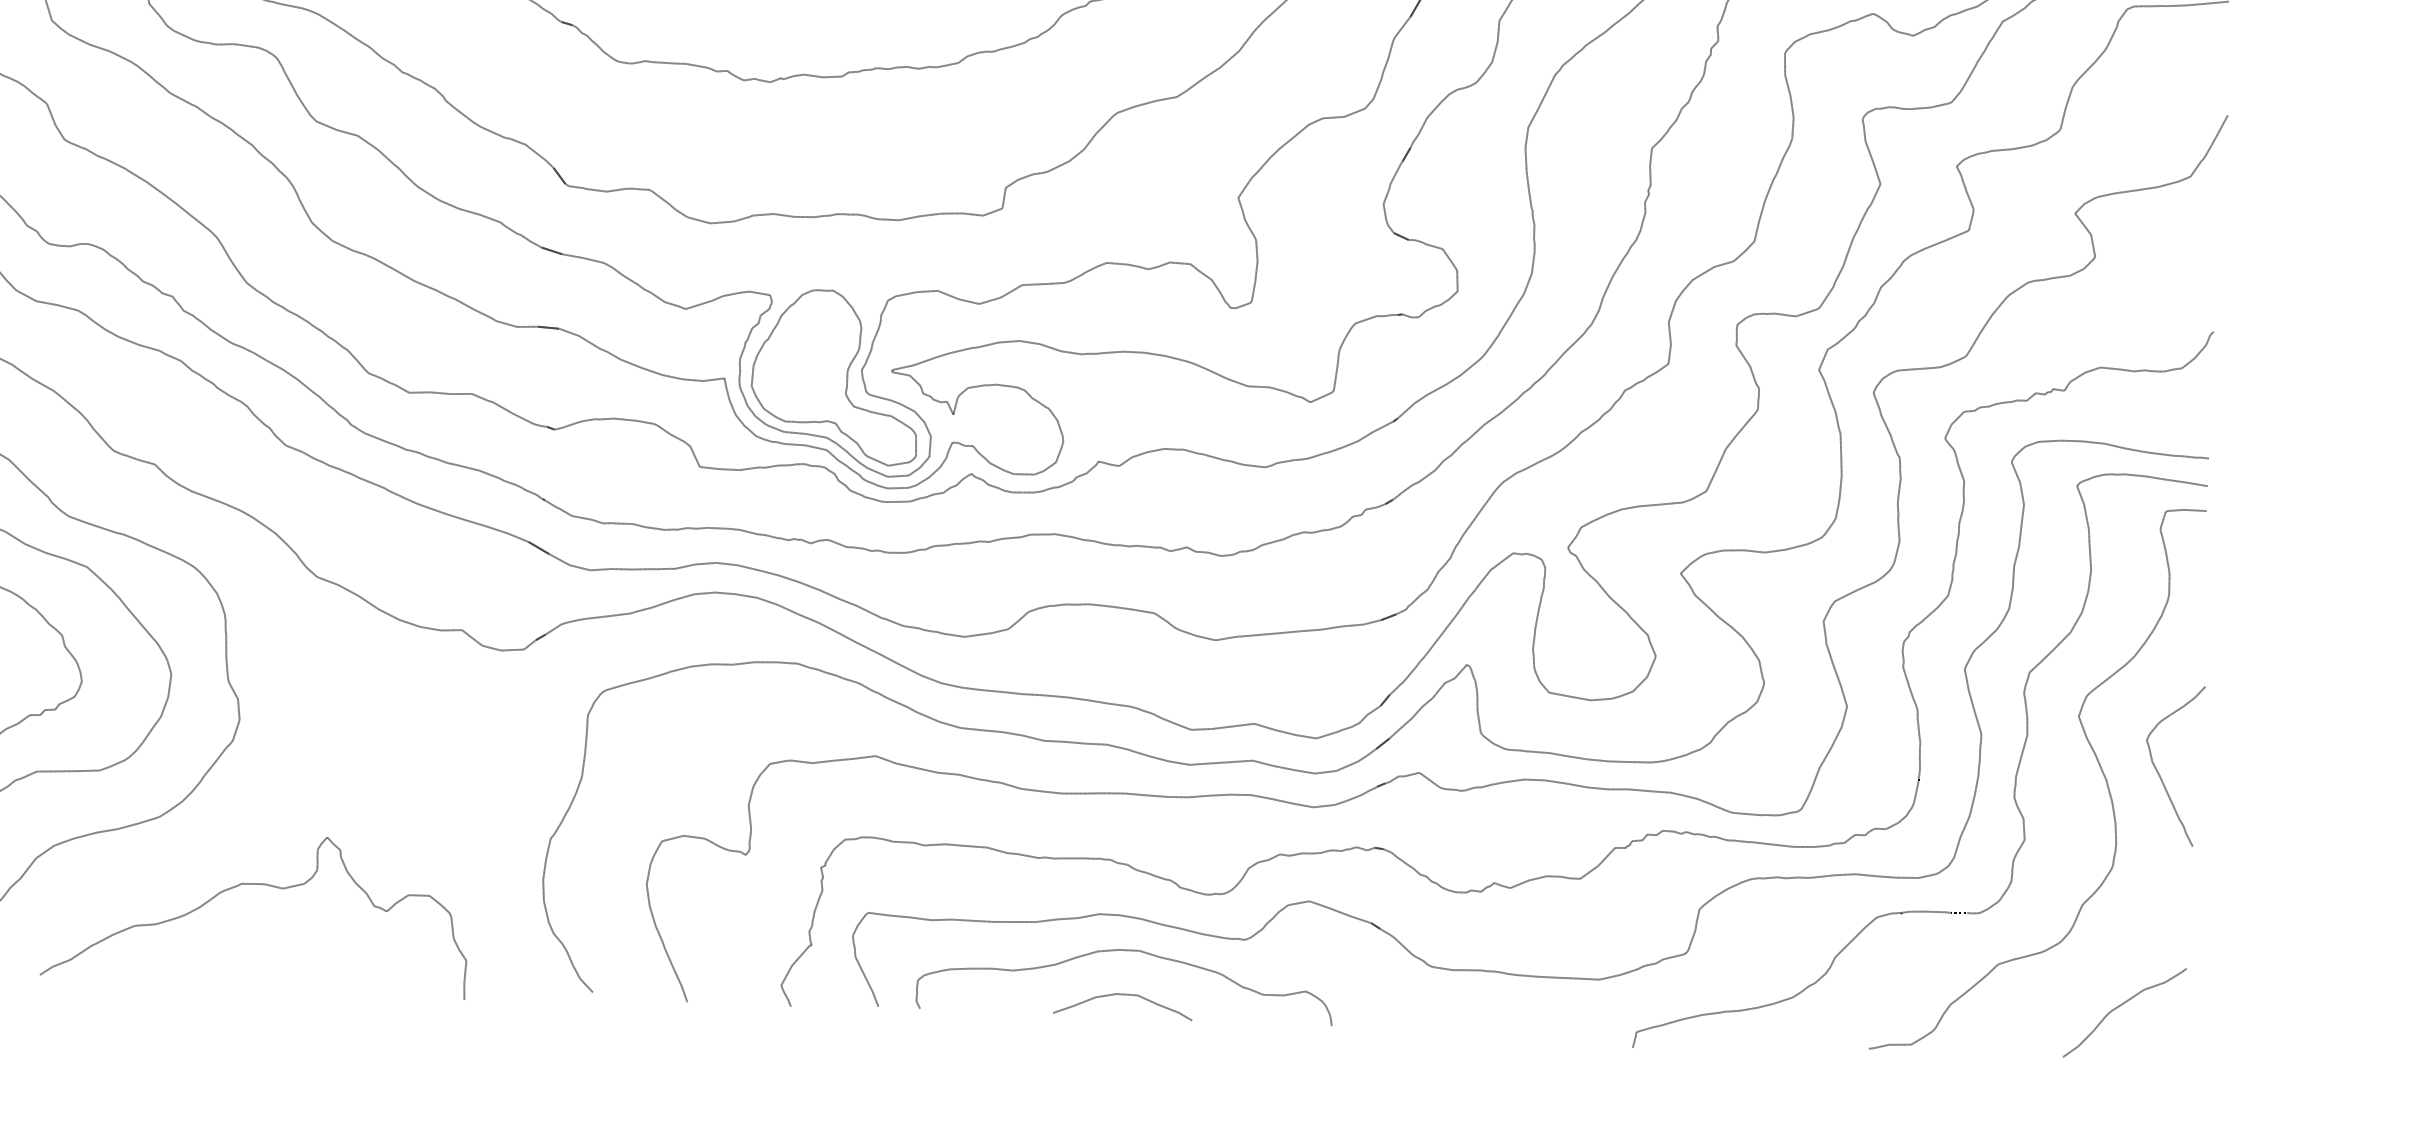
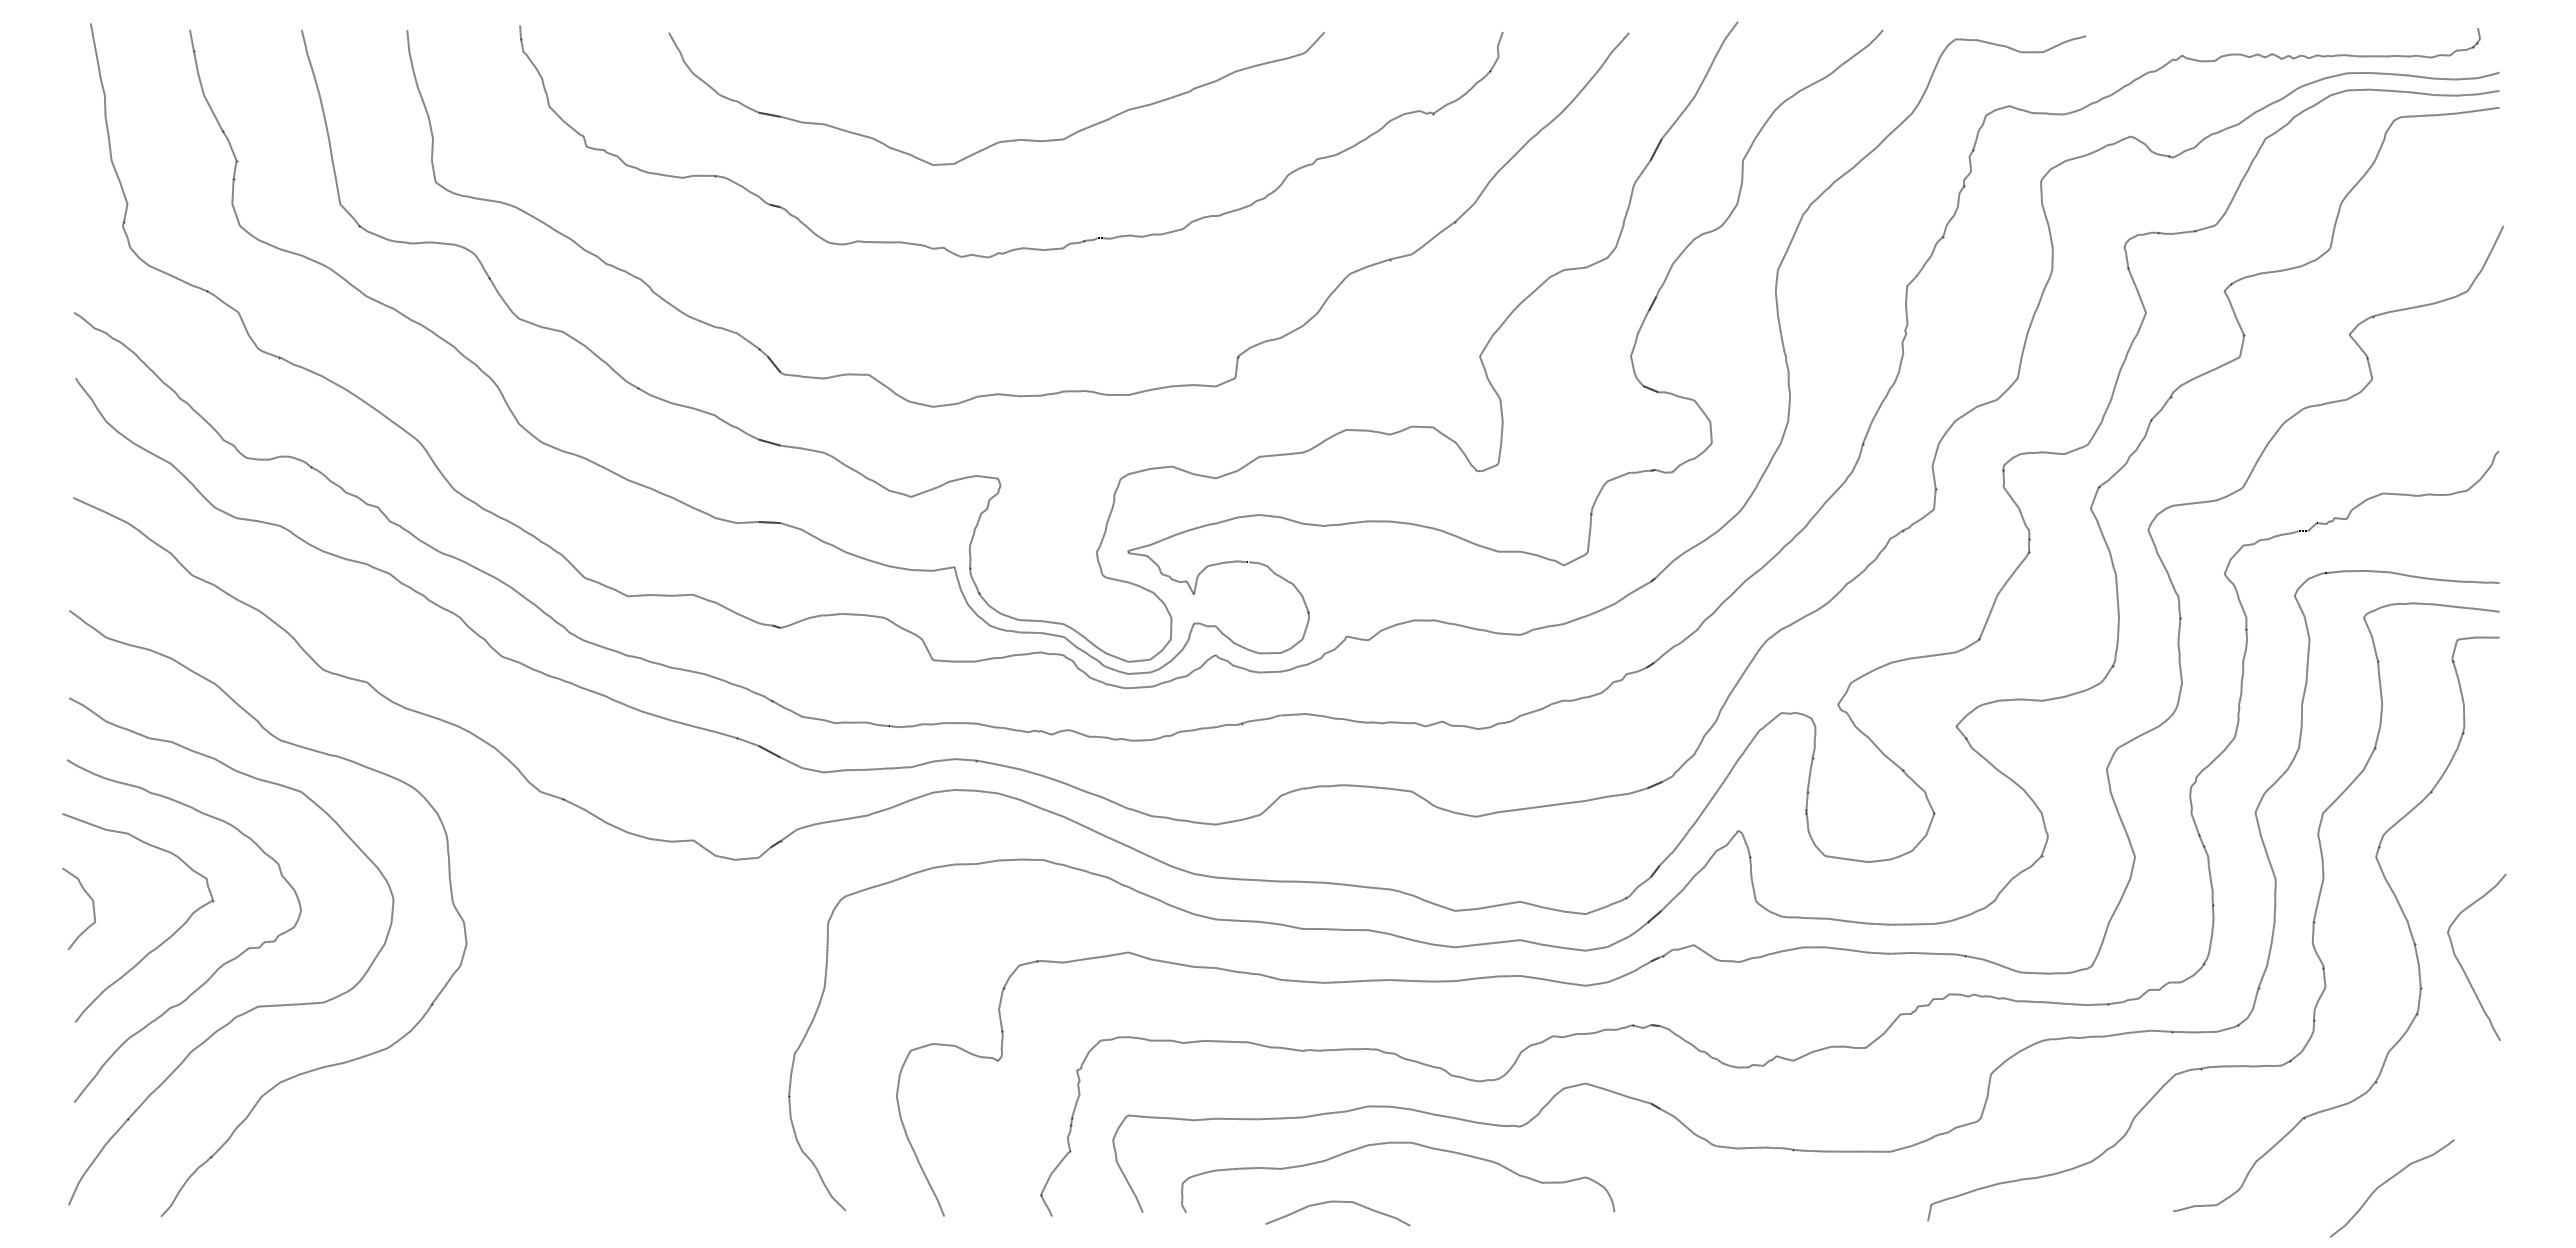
part: (846, 377) -> (1081, 560), removed
curve: (2158, 771) -> (2461, 964), moved
curve: (257, 885) -> (492, 1114), removed
curve: (1123, 995) -> (1337, 1202), moved
curve: (2121, 1006) -> (2388, 1181), moved

